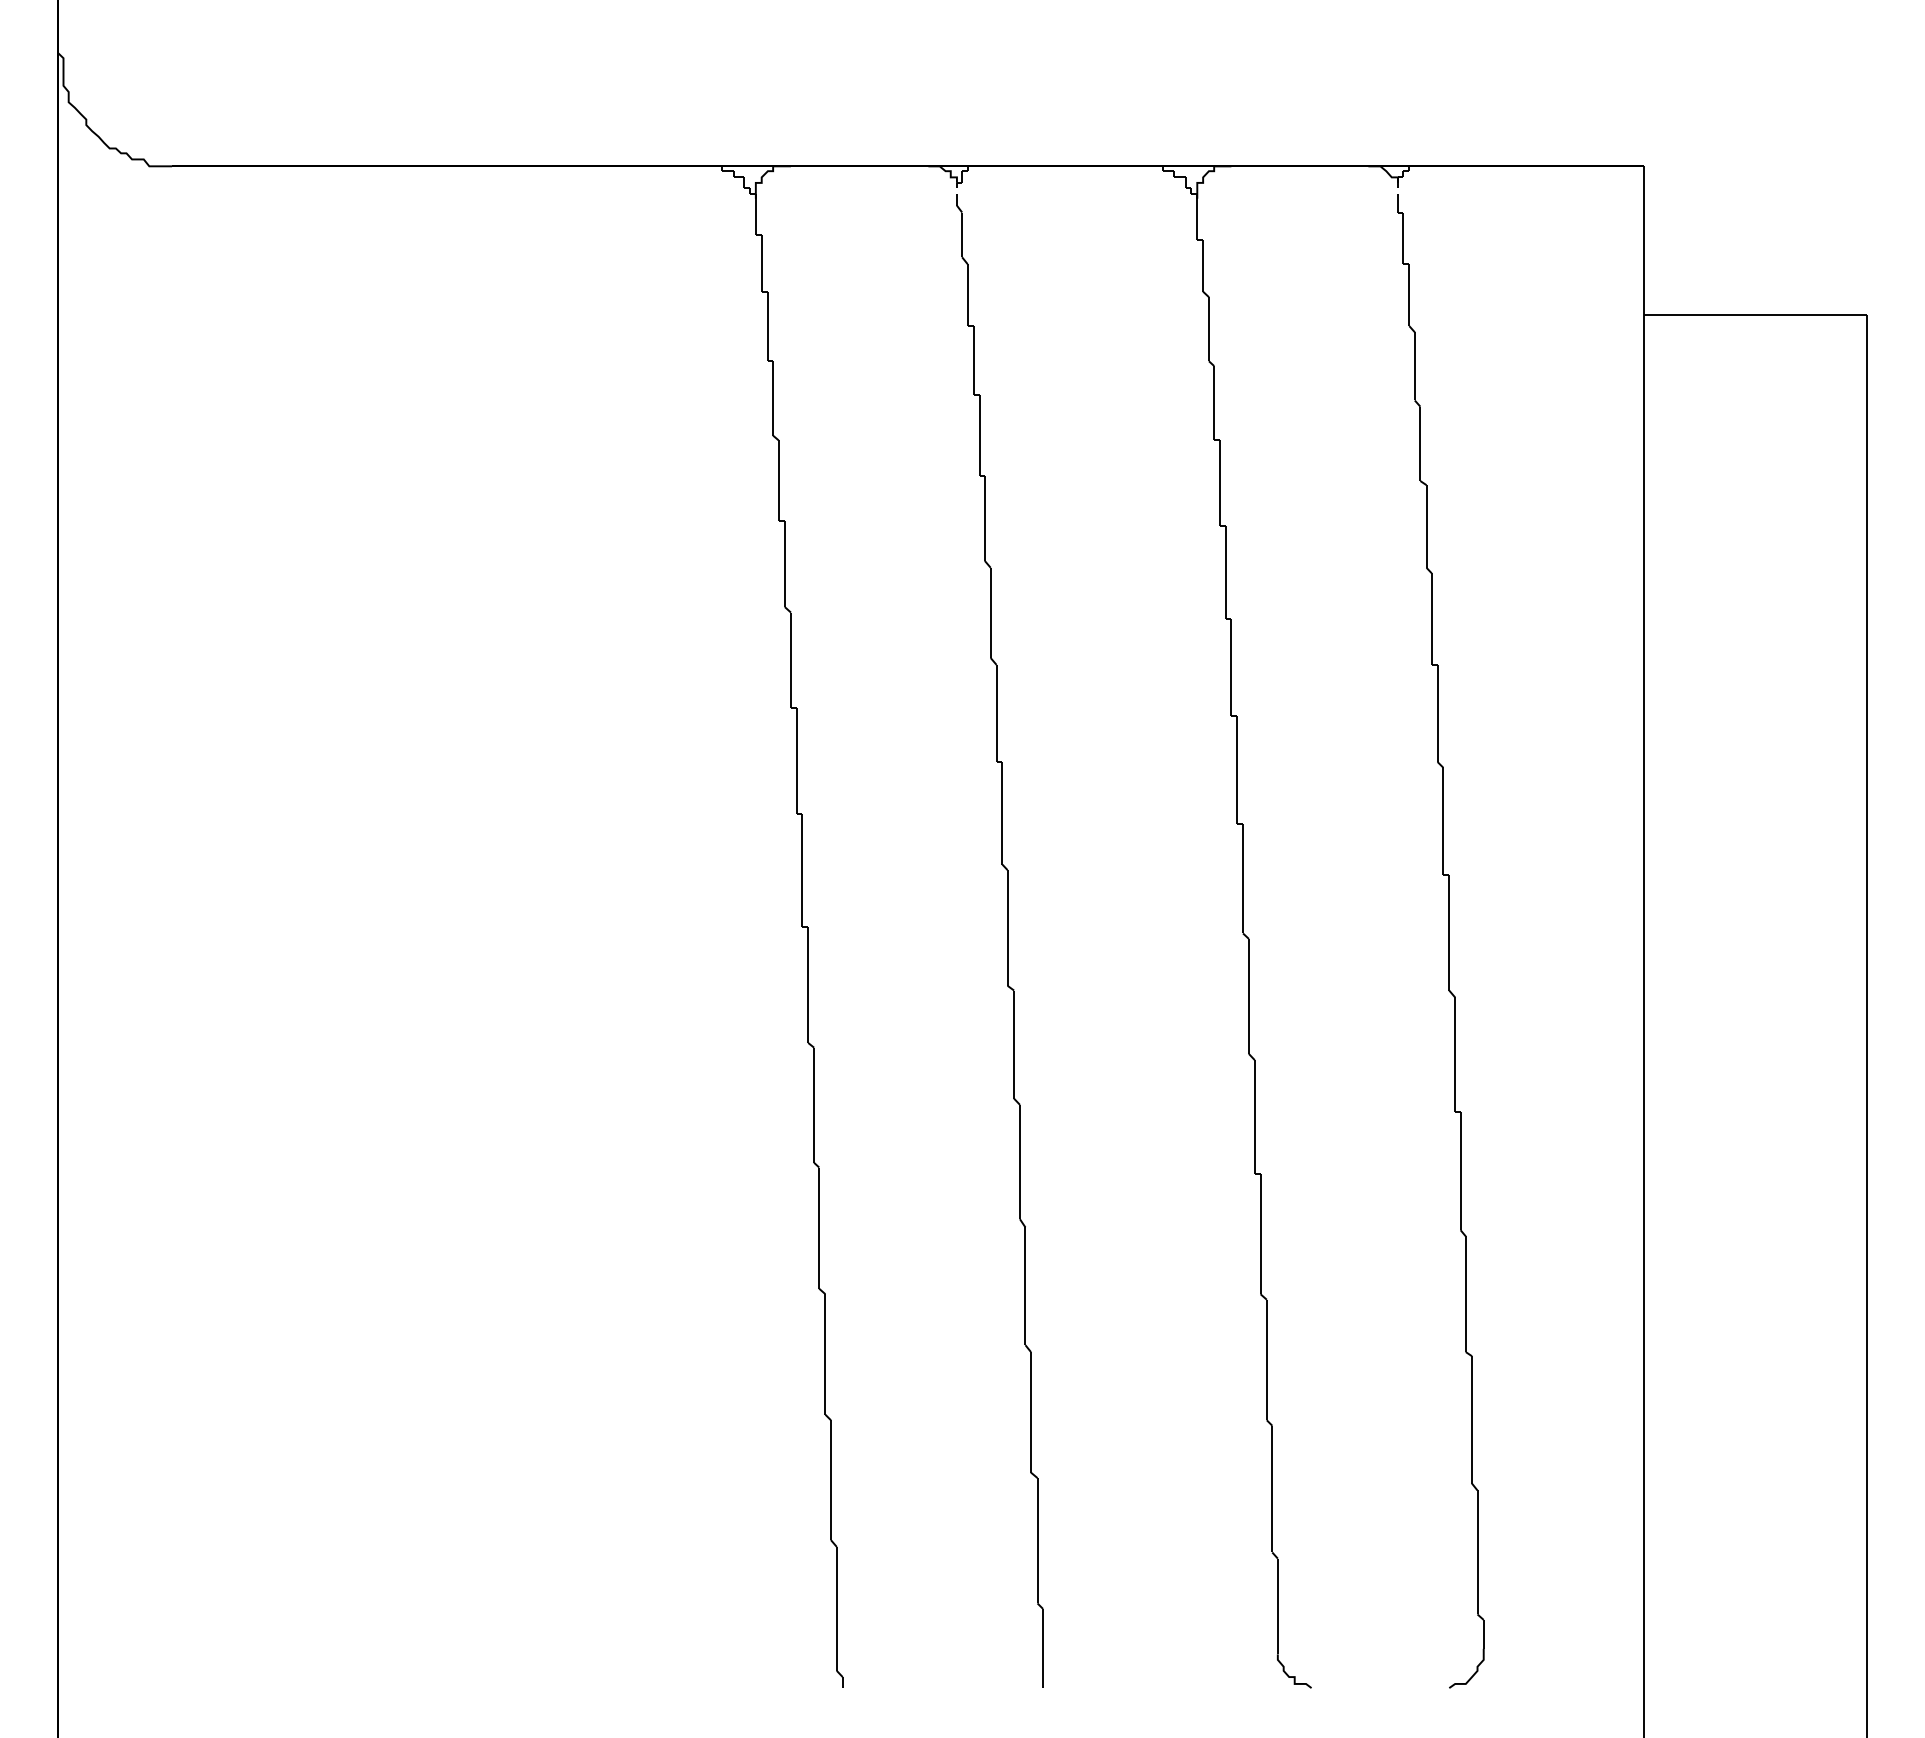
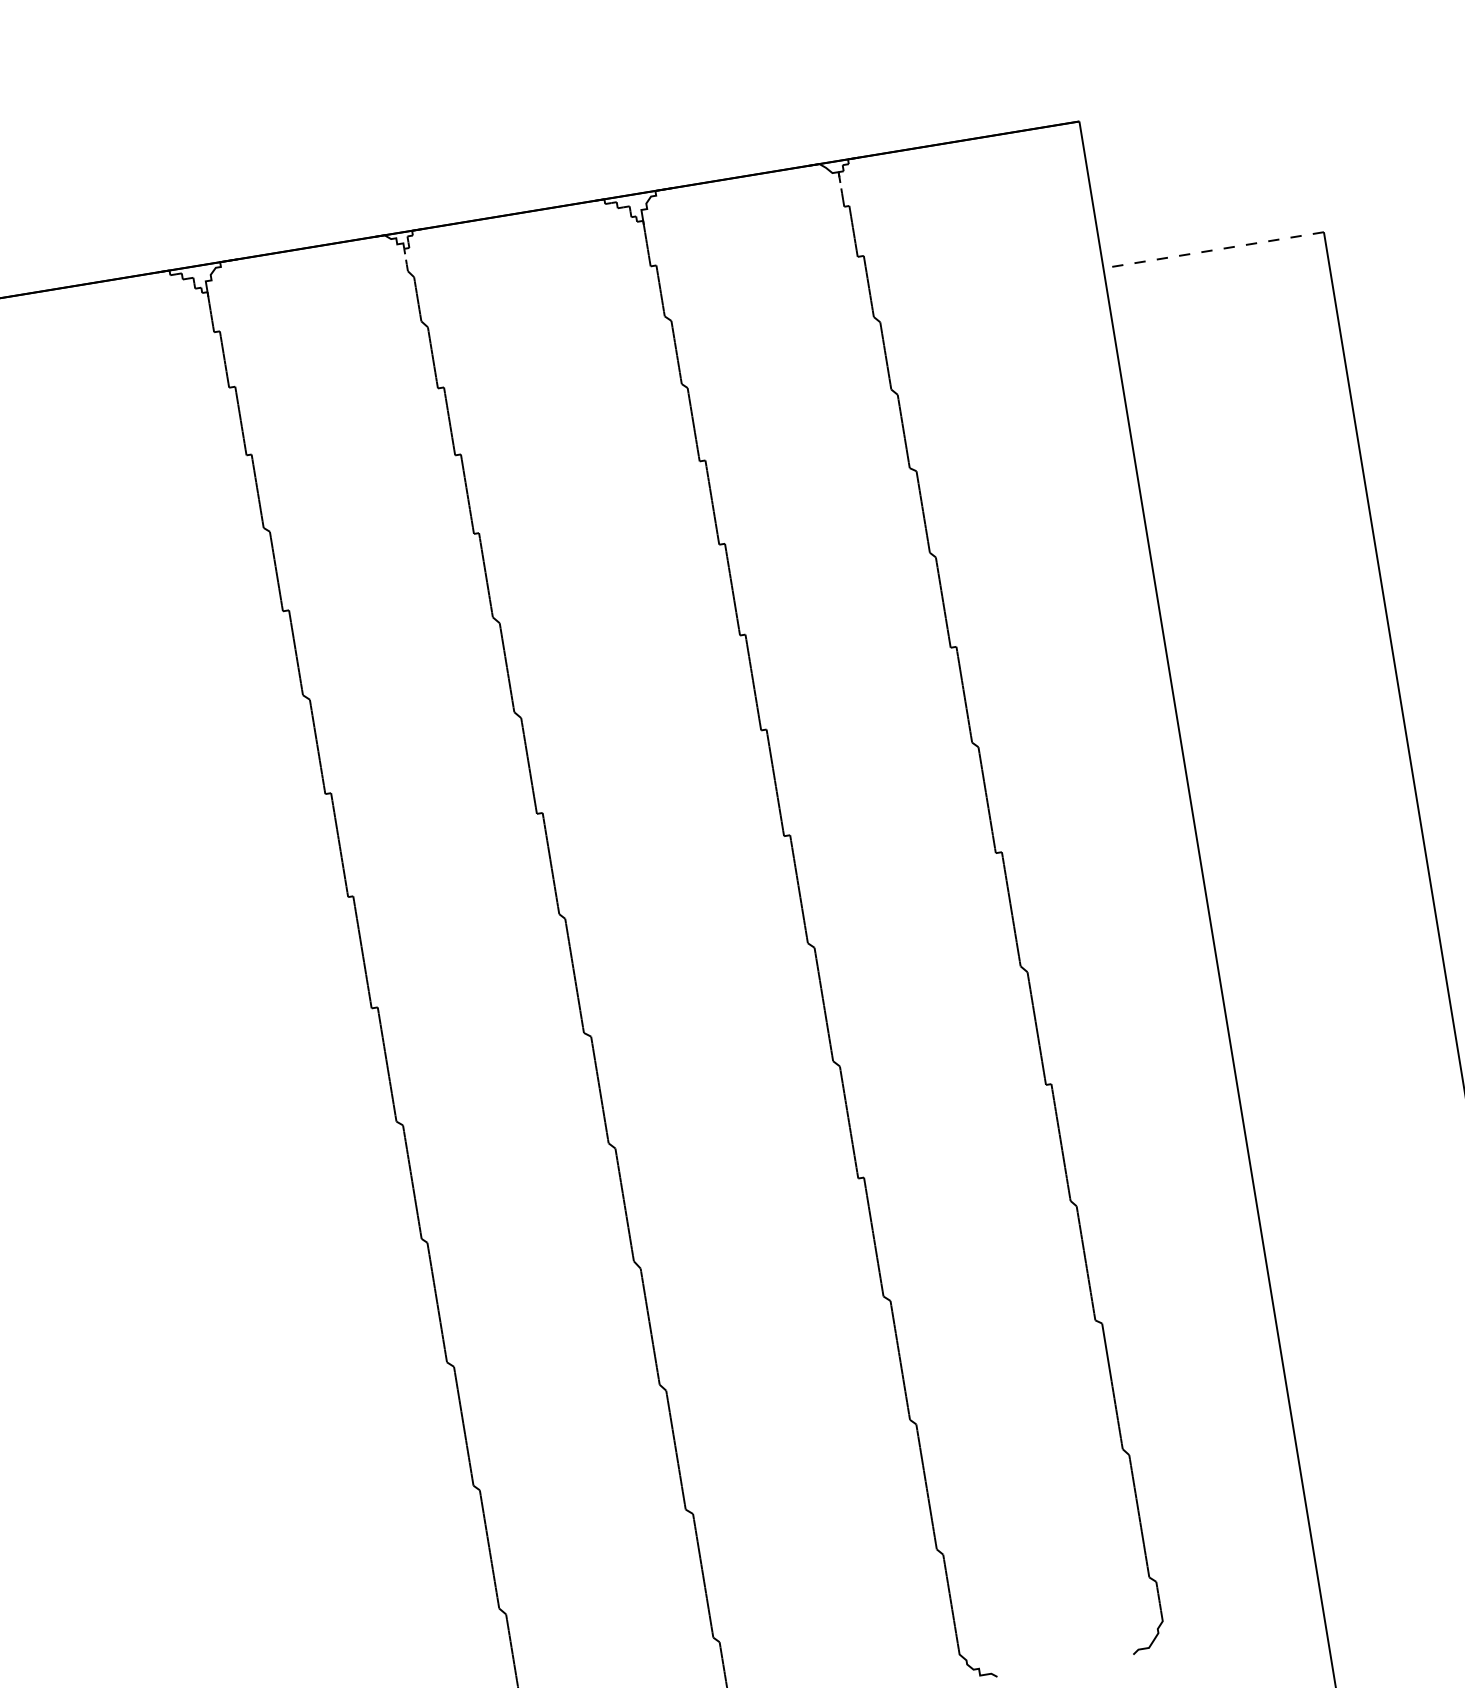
line: (1755, 315) -> (1213, 250), solid -> dashed

